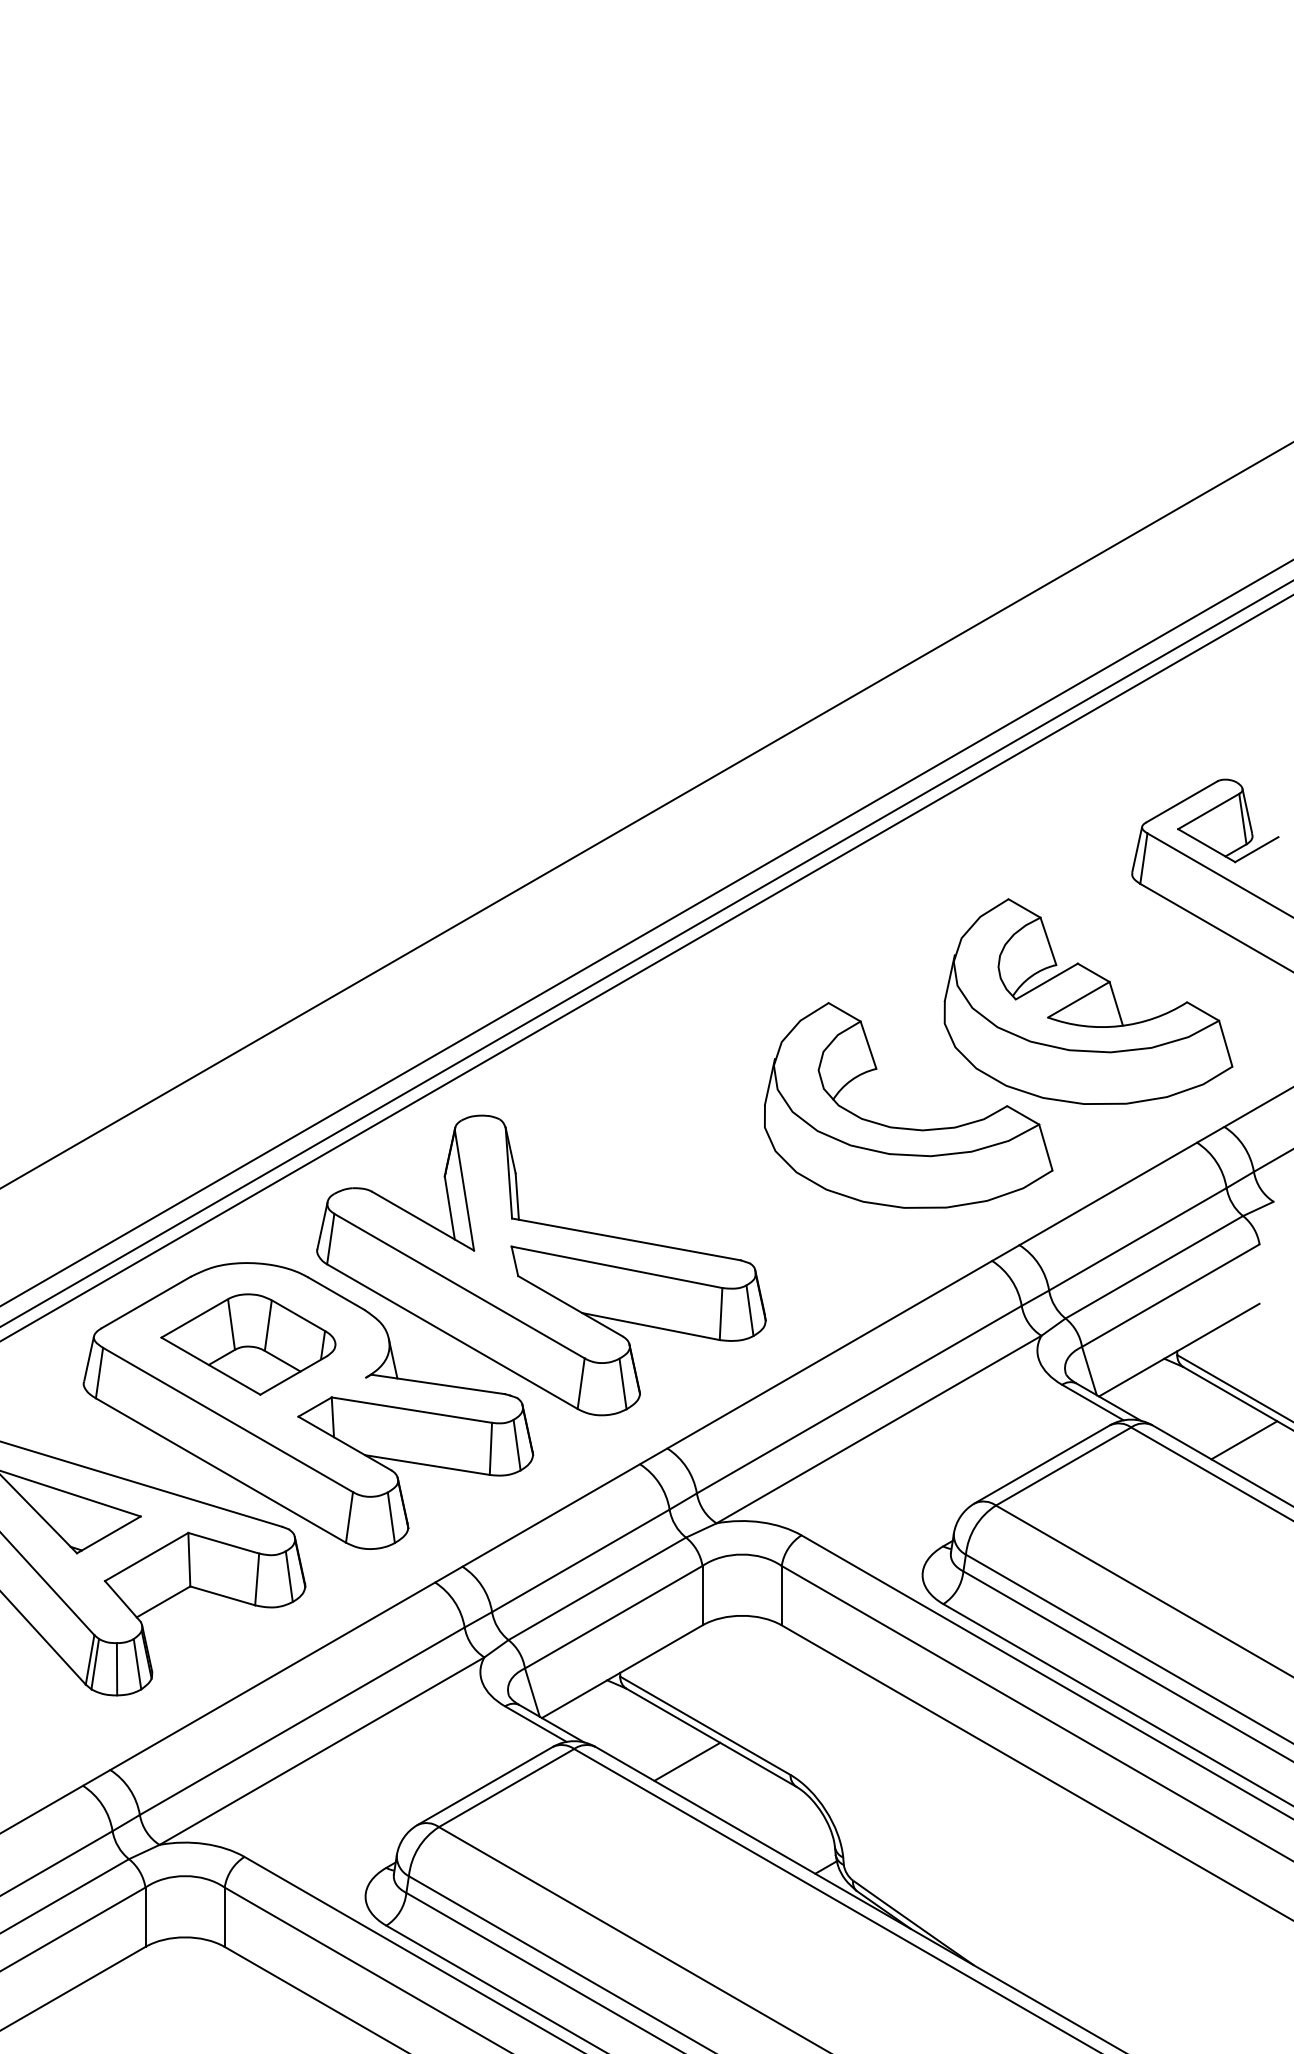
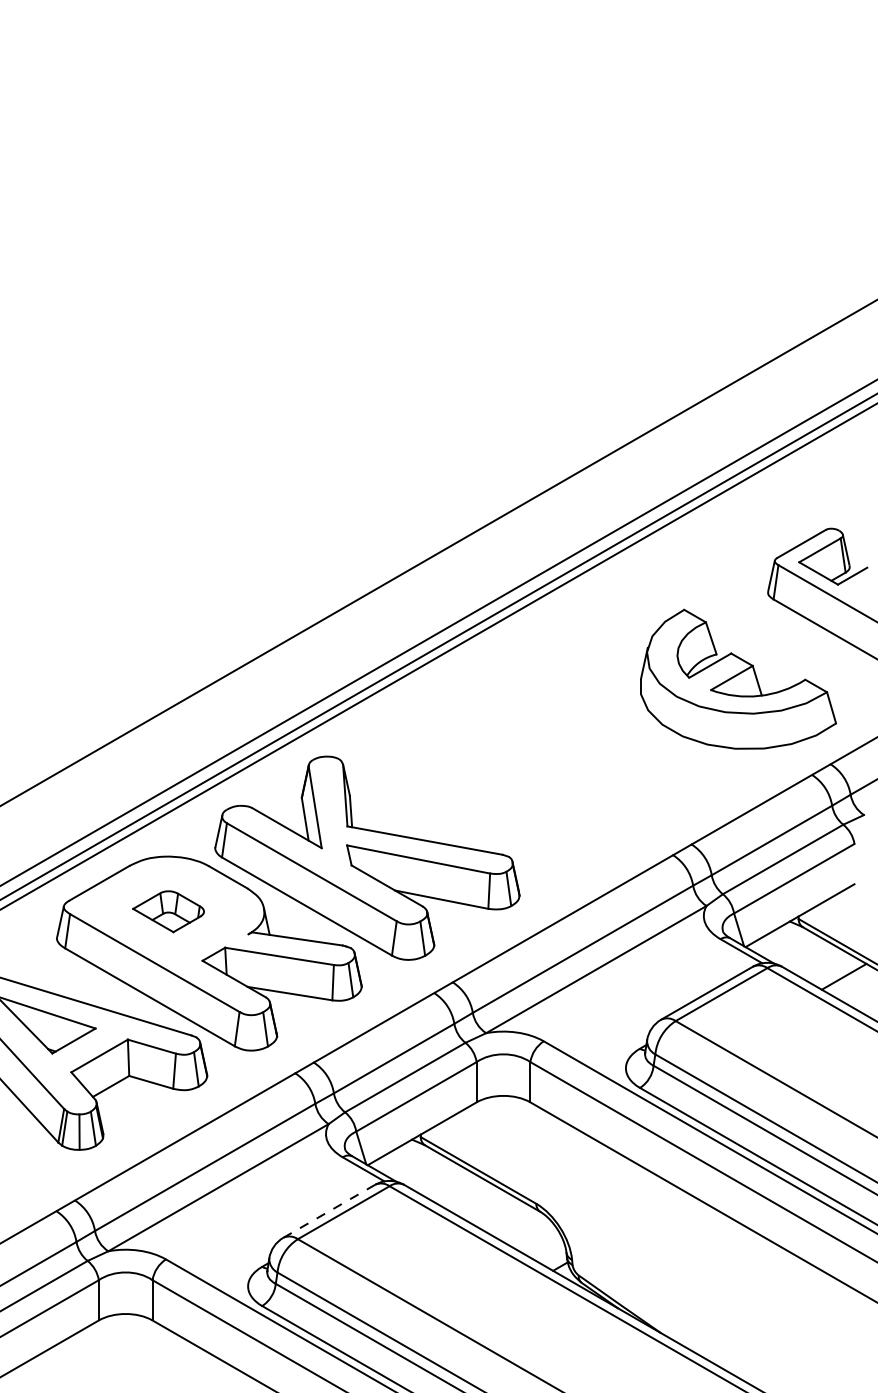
part: (908, 1127) -> (616, 764), removed
part: (248, 1343) -> (168, 911), size x0.6
line: (687, 1761) -> (466, 1194), removed
line: (485, 1786) -> (329, 1211), solid -> dashed

